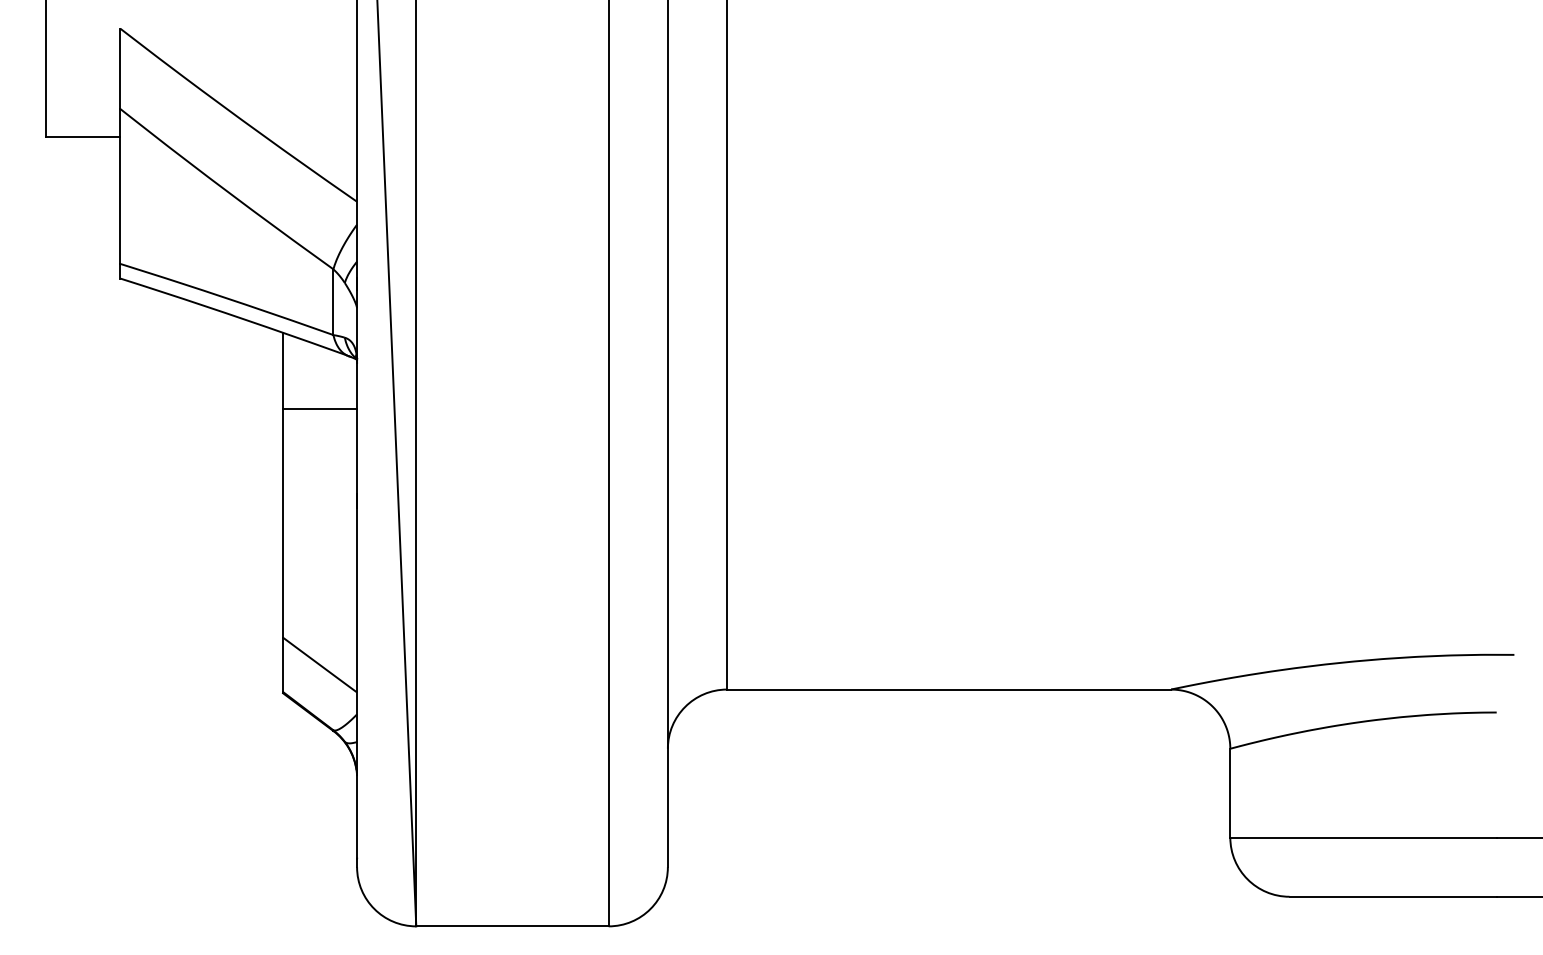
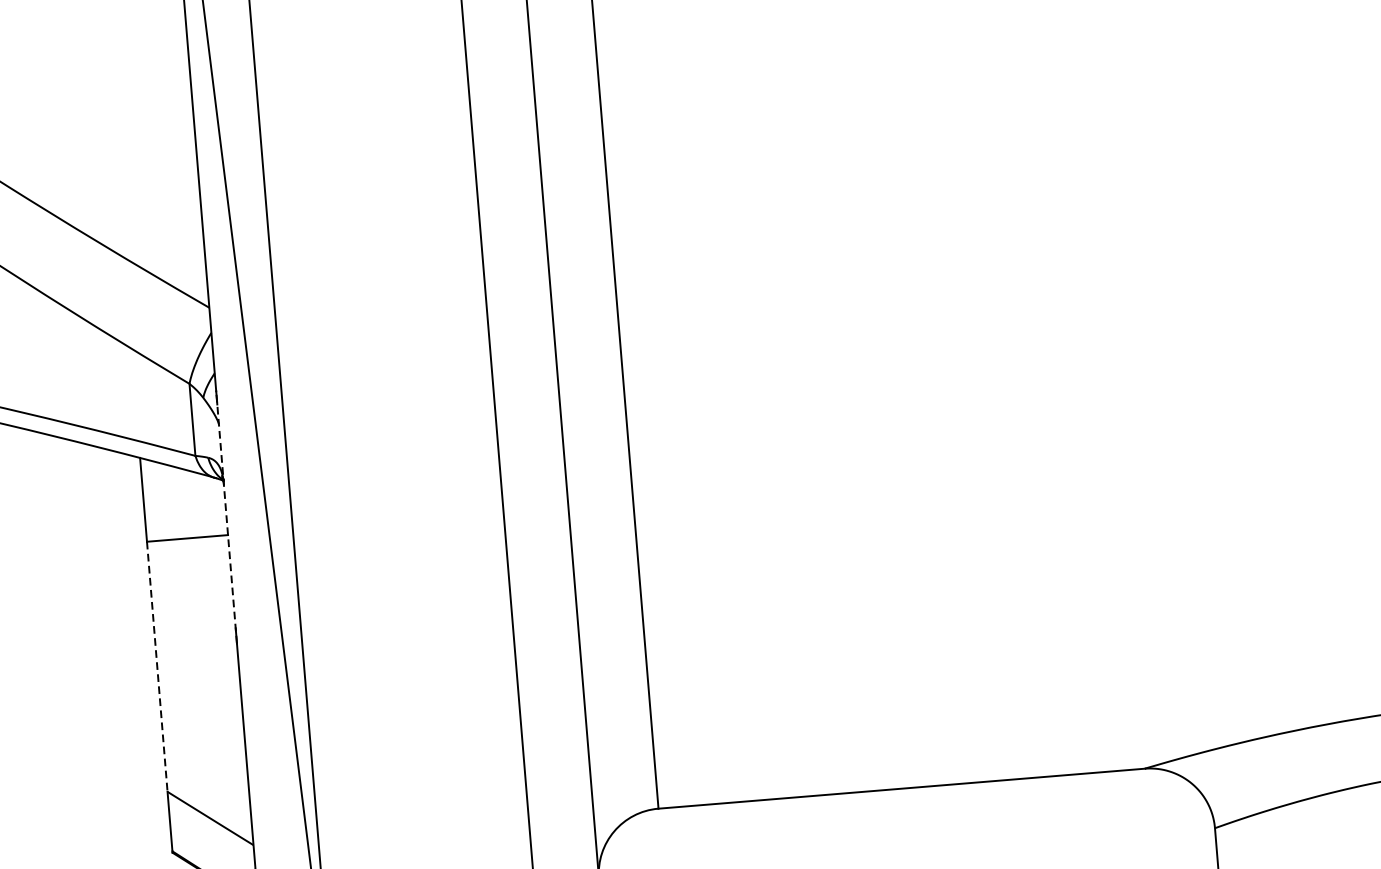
line: (357, 392) -> (226, 516), solid -> dashed
line: (283, 524) -> (157, 667), solid -> dashed

